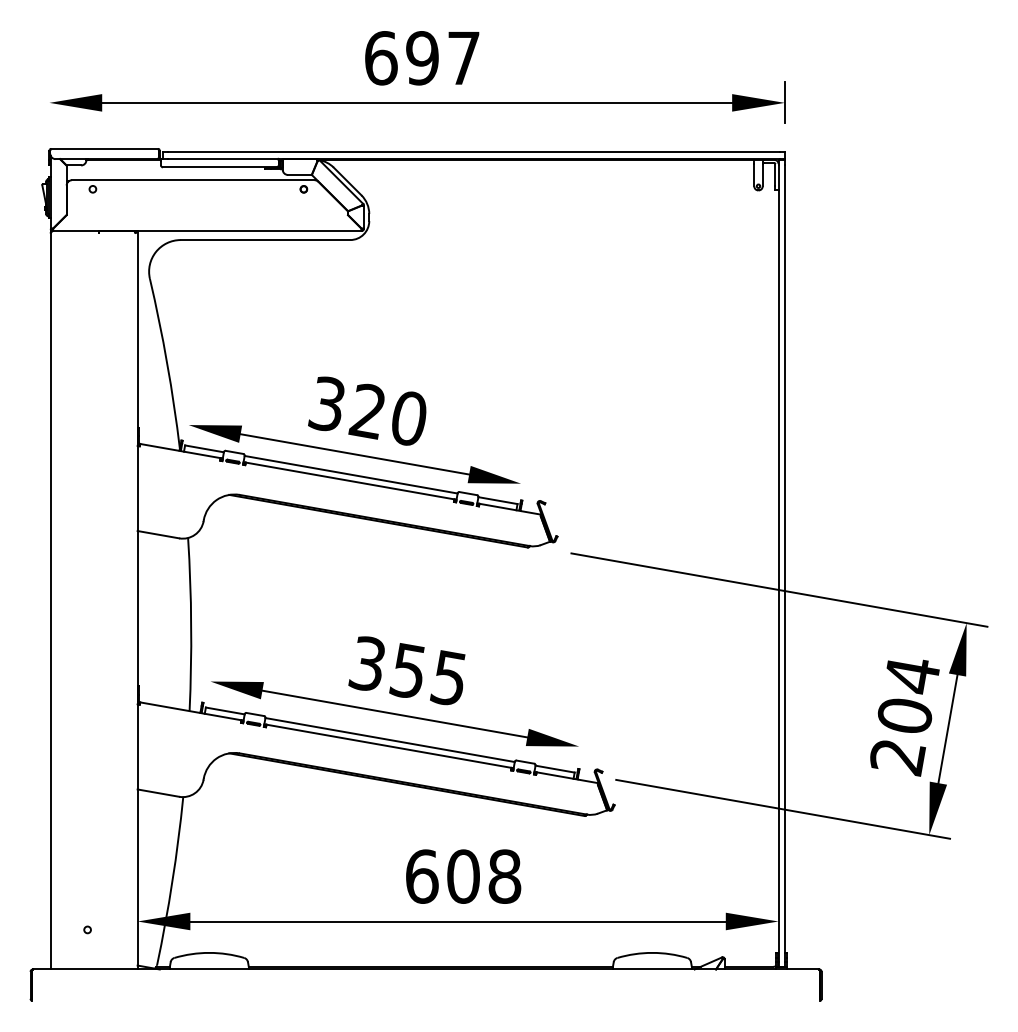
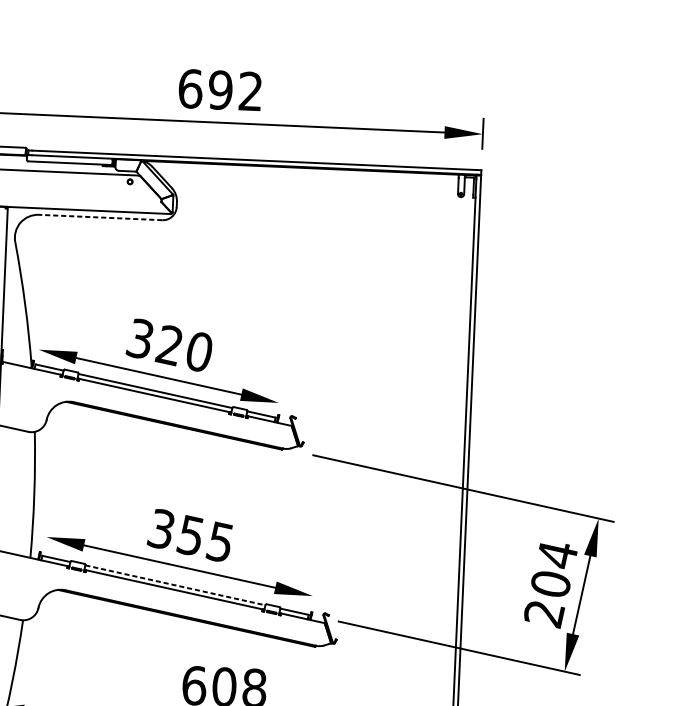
text: (463, 57) -> (250, 90), 697 -> 692
line: (265, 240) -> (100, 217), solid -> dashed
line: (390, 740) -> (175, 585), solid -> dashed

